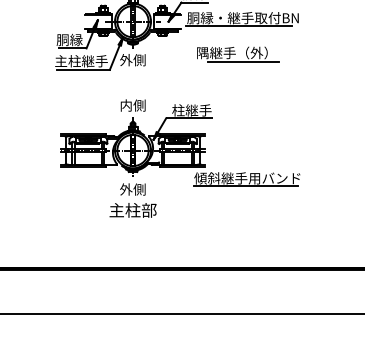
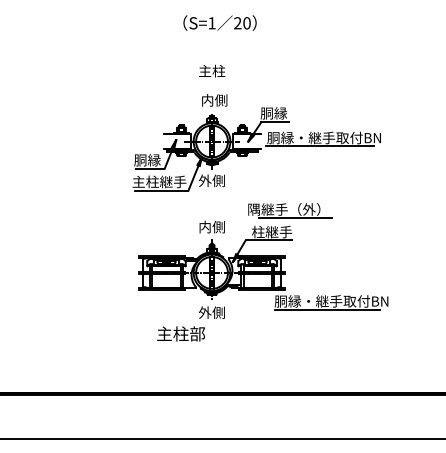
part: (238, 53) -> (290, 210), moved
text: (250, 178) -> (331, 301), 傾斜継手用バンド -> 胴縁・継手取付BN
text: (132, 209) -> (180, 333), moved

